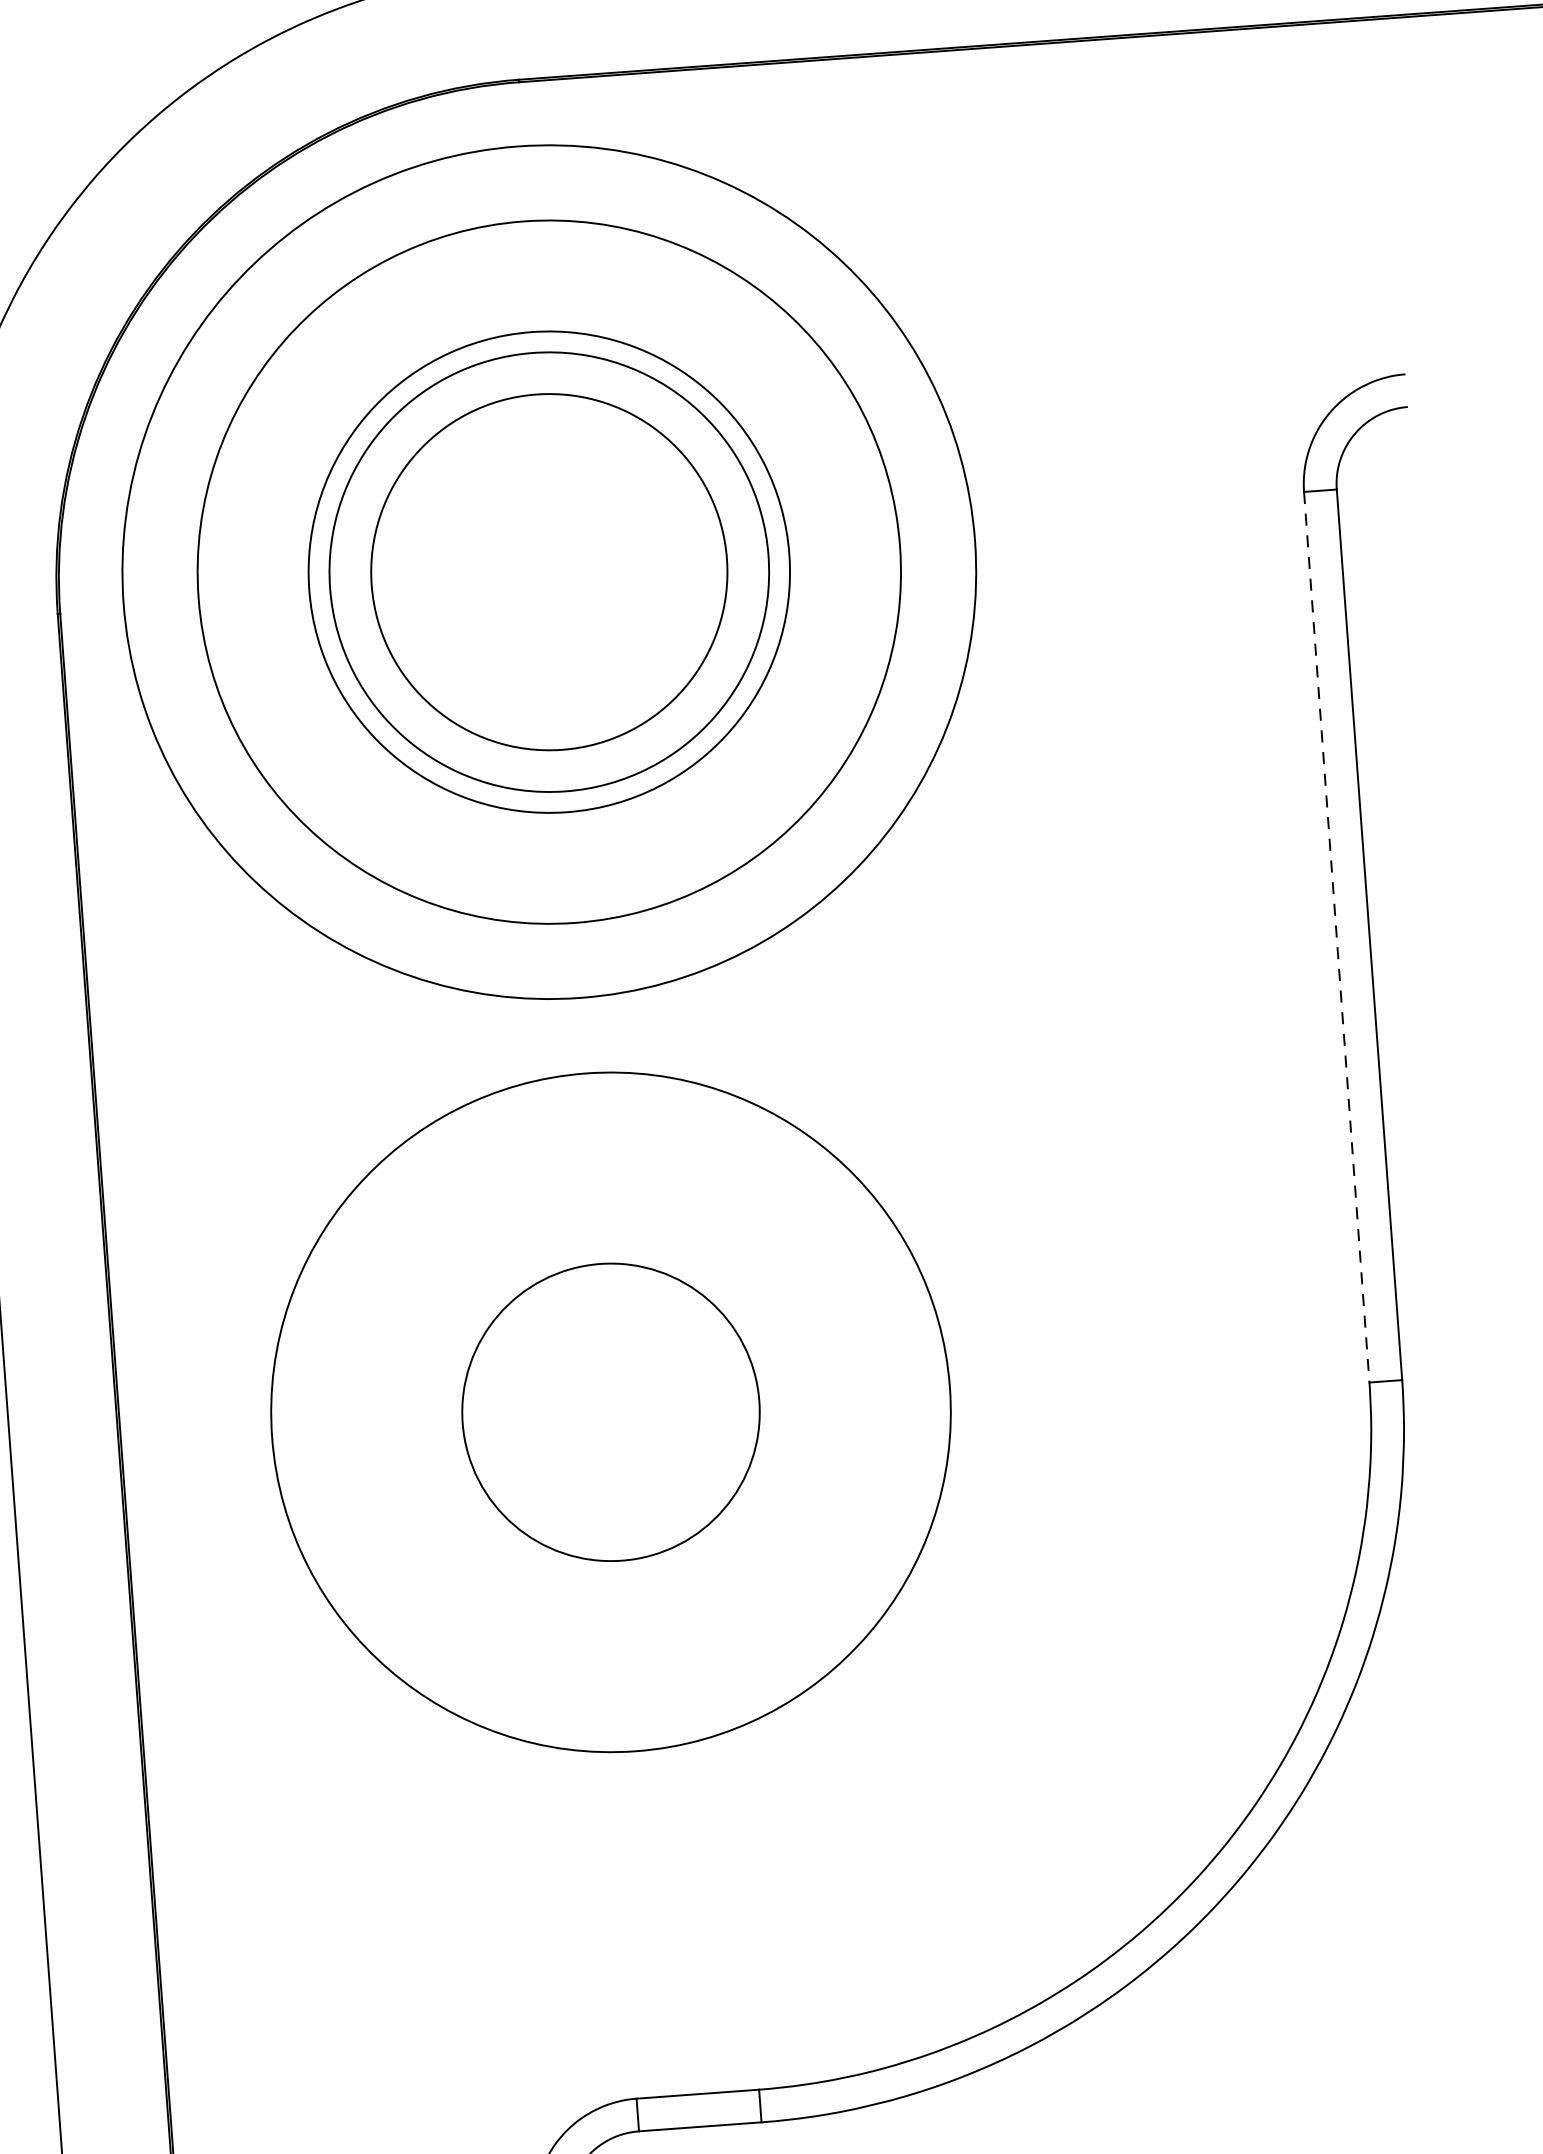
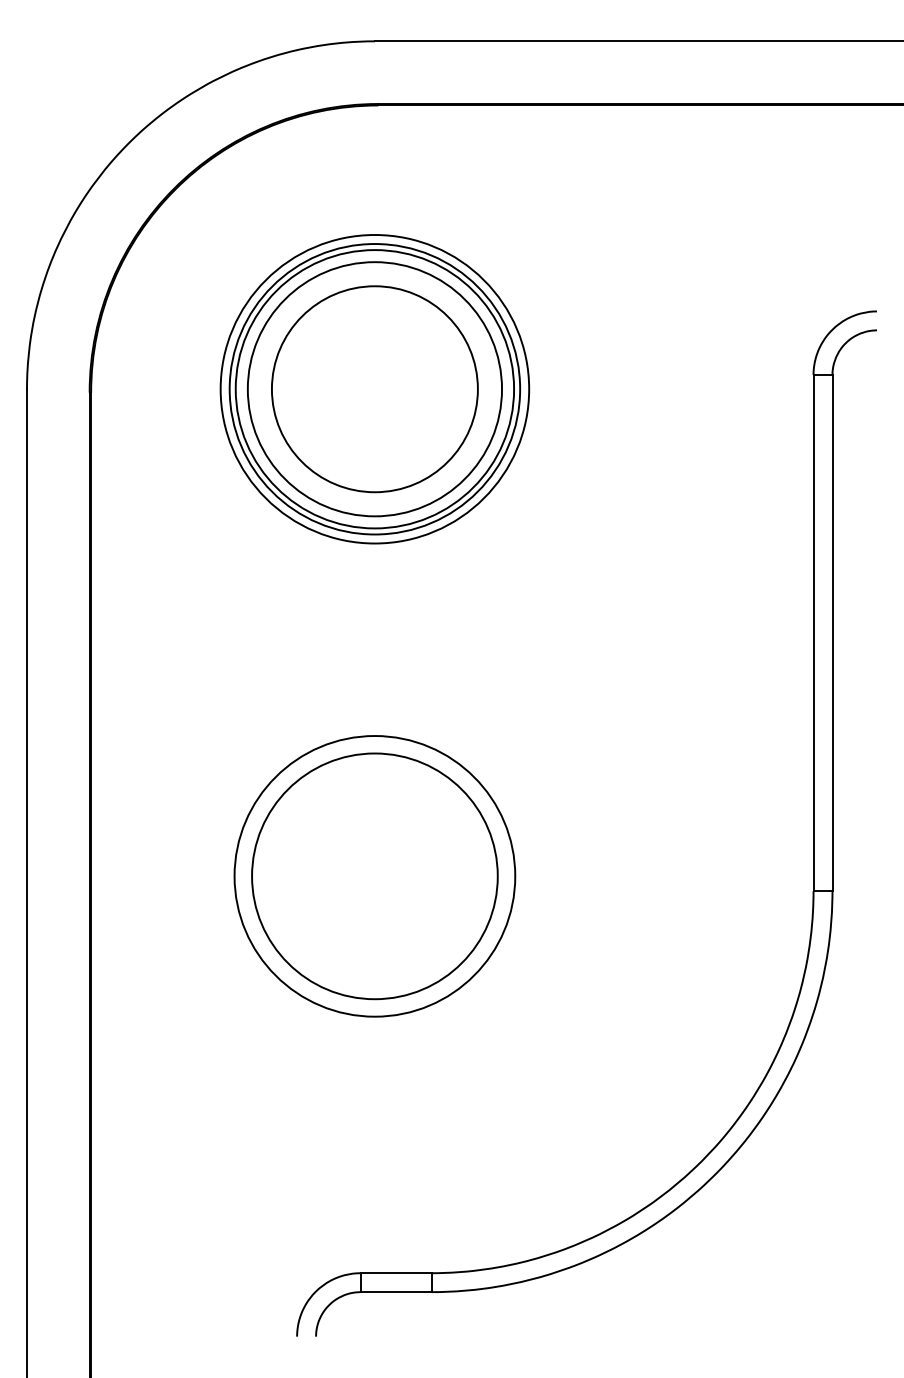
circle: (548, 572) -> (374, 389), size x0.62
circle: (548, 572) -> (374, 389), size x0.71
line: (1336, 937) -> (813, 633), dashed -> solid
circle: (610, 1412) -> (374, 876), size x0.71
circle: (610, 1412) -> (374, 876), size x1.43

